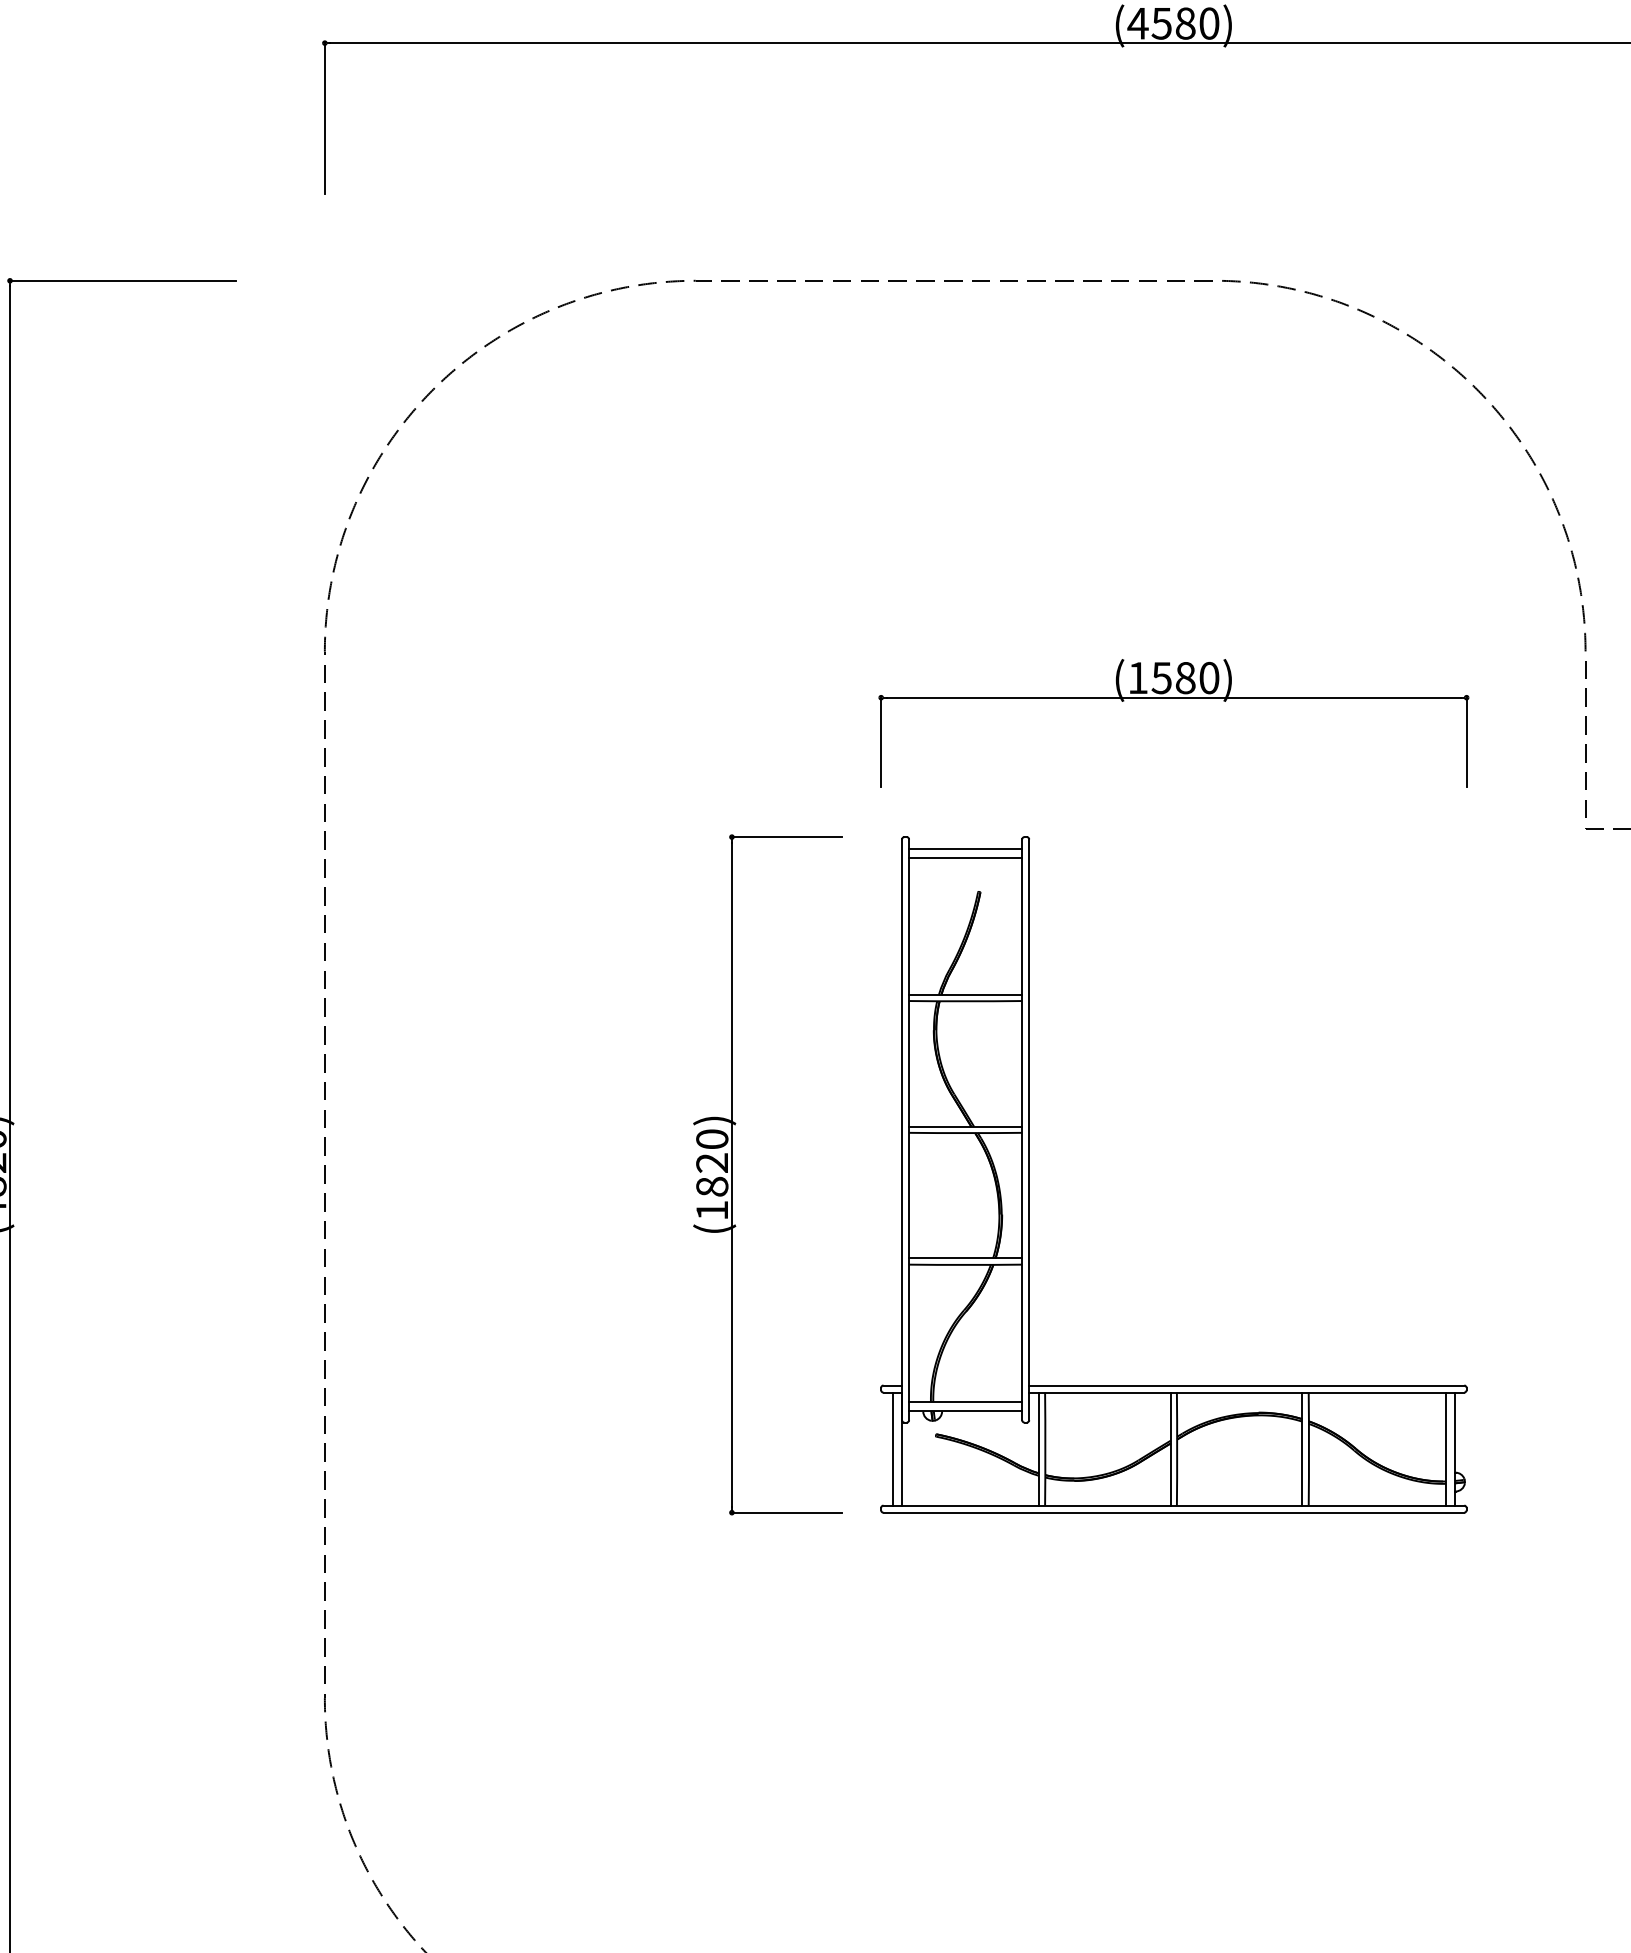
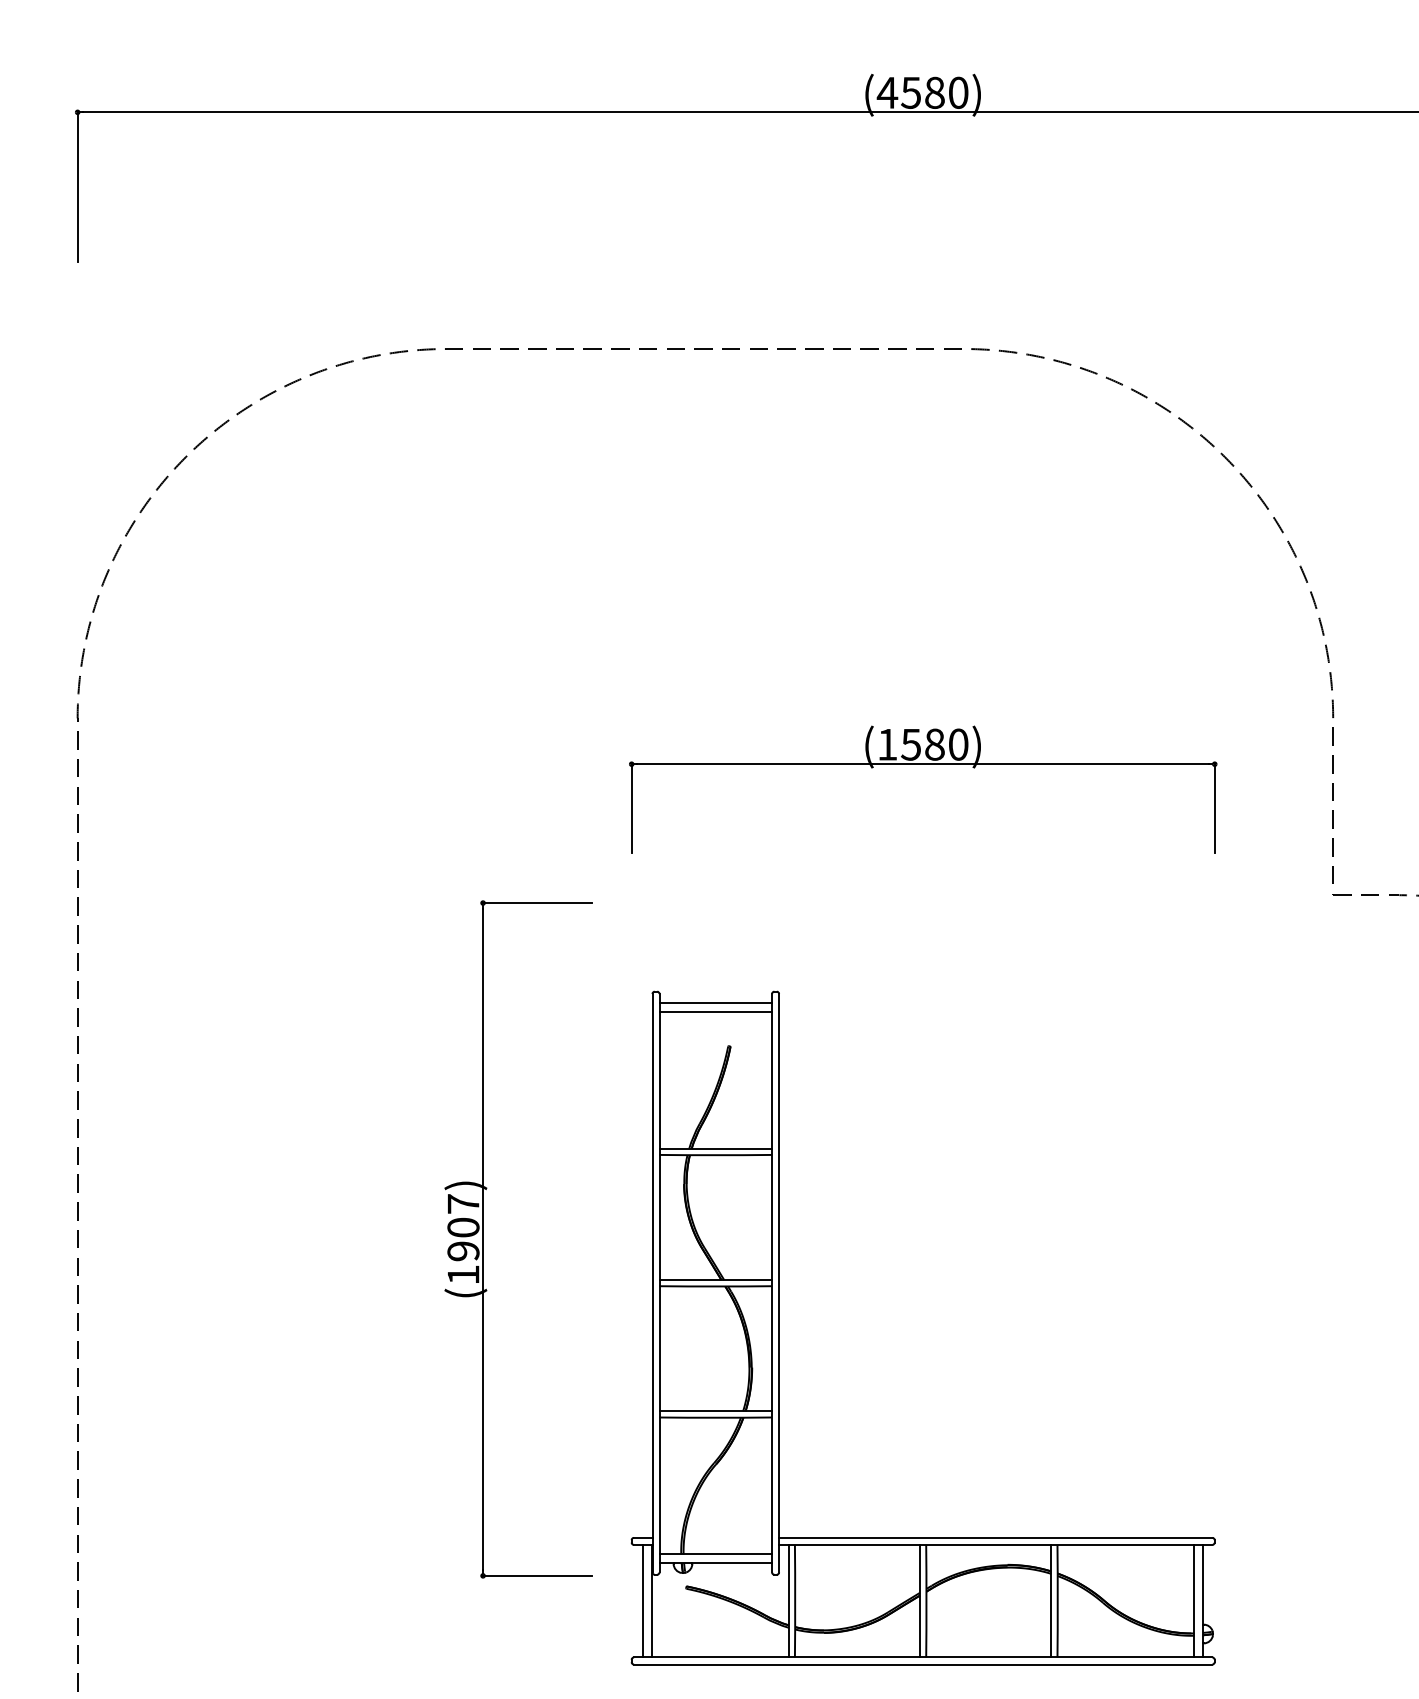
text: (712, 1162) -> (463, 1227), (1820) -> (1907)
part: (1029, 1174) -> (779, 1327), moved

